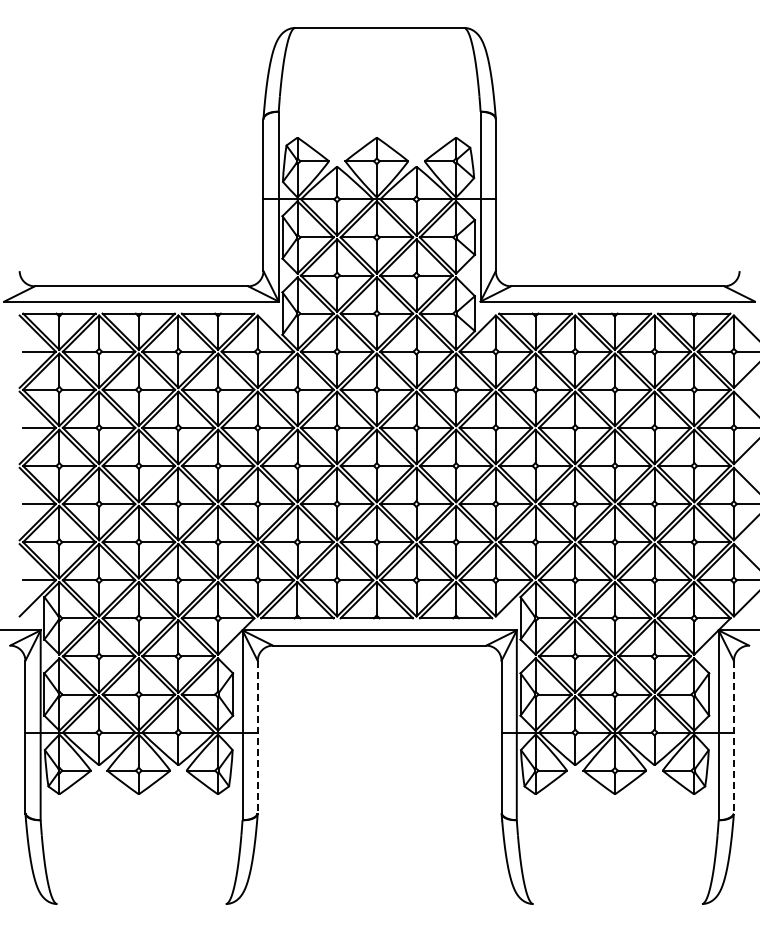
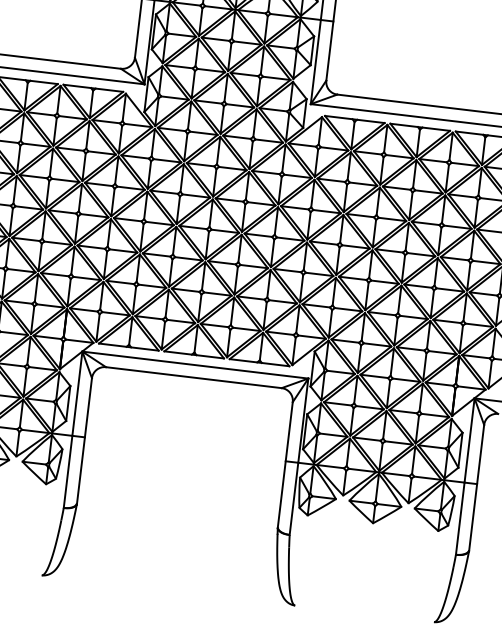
line: (257, 737) -> (84, 441), dashed -> solid
line: (733, 737) -> (476, 488), dashed -> solid

